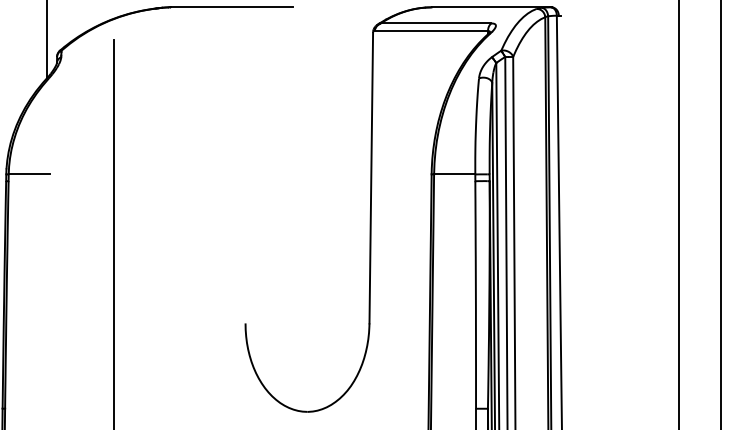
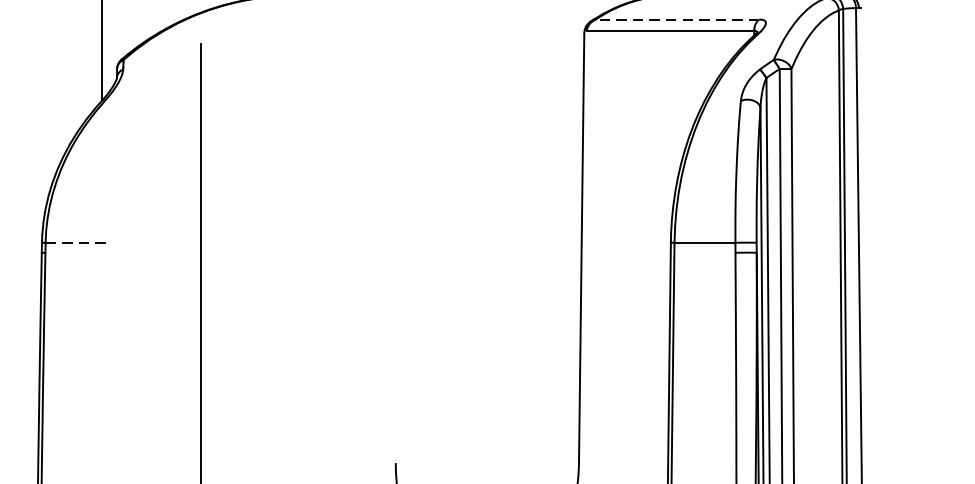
line: (435, 23) -> (676, 19), solid -> dashed
line: (29, 174) -> (76, 242), solid -> dashed

